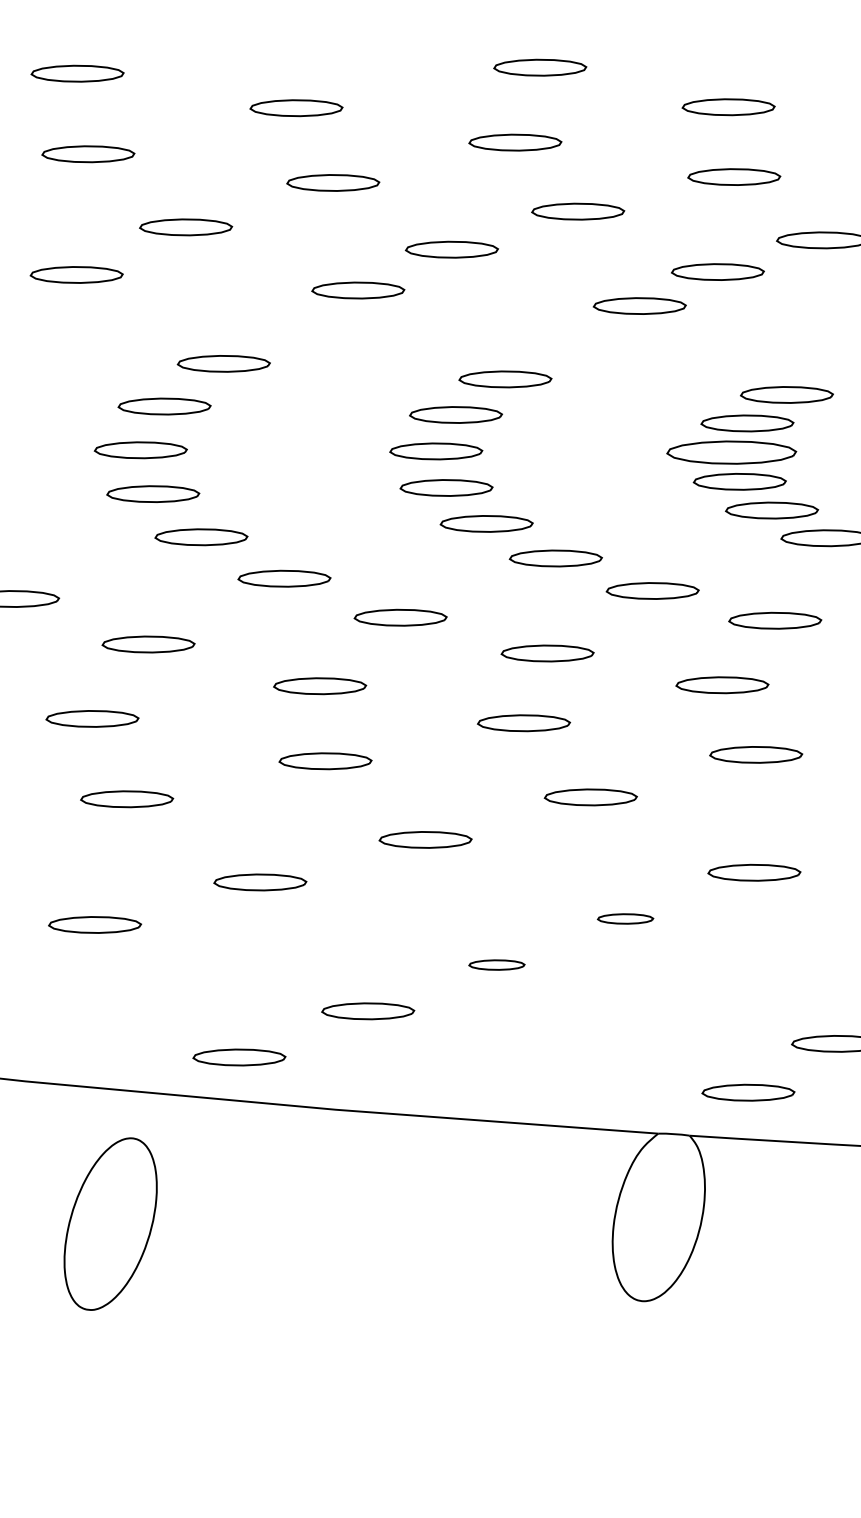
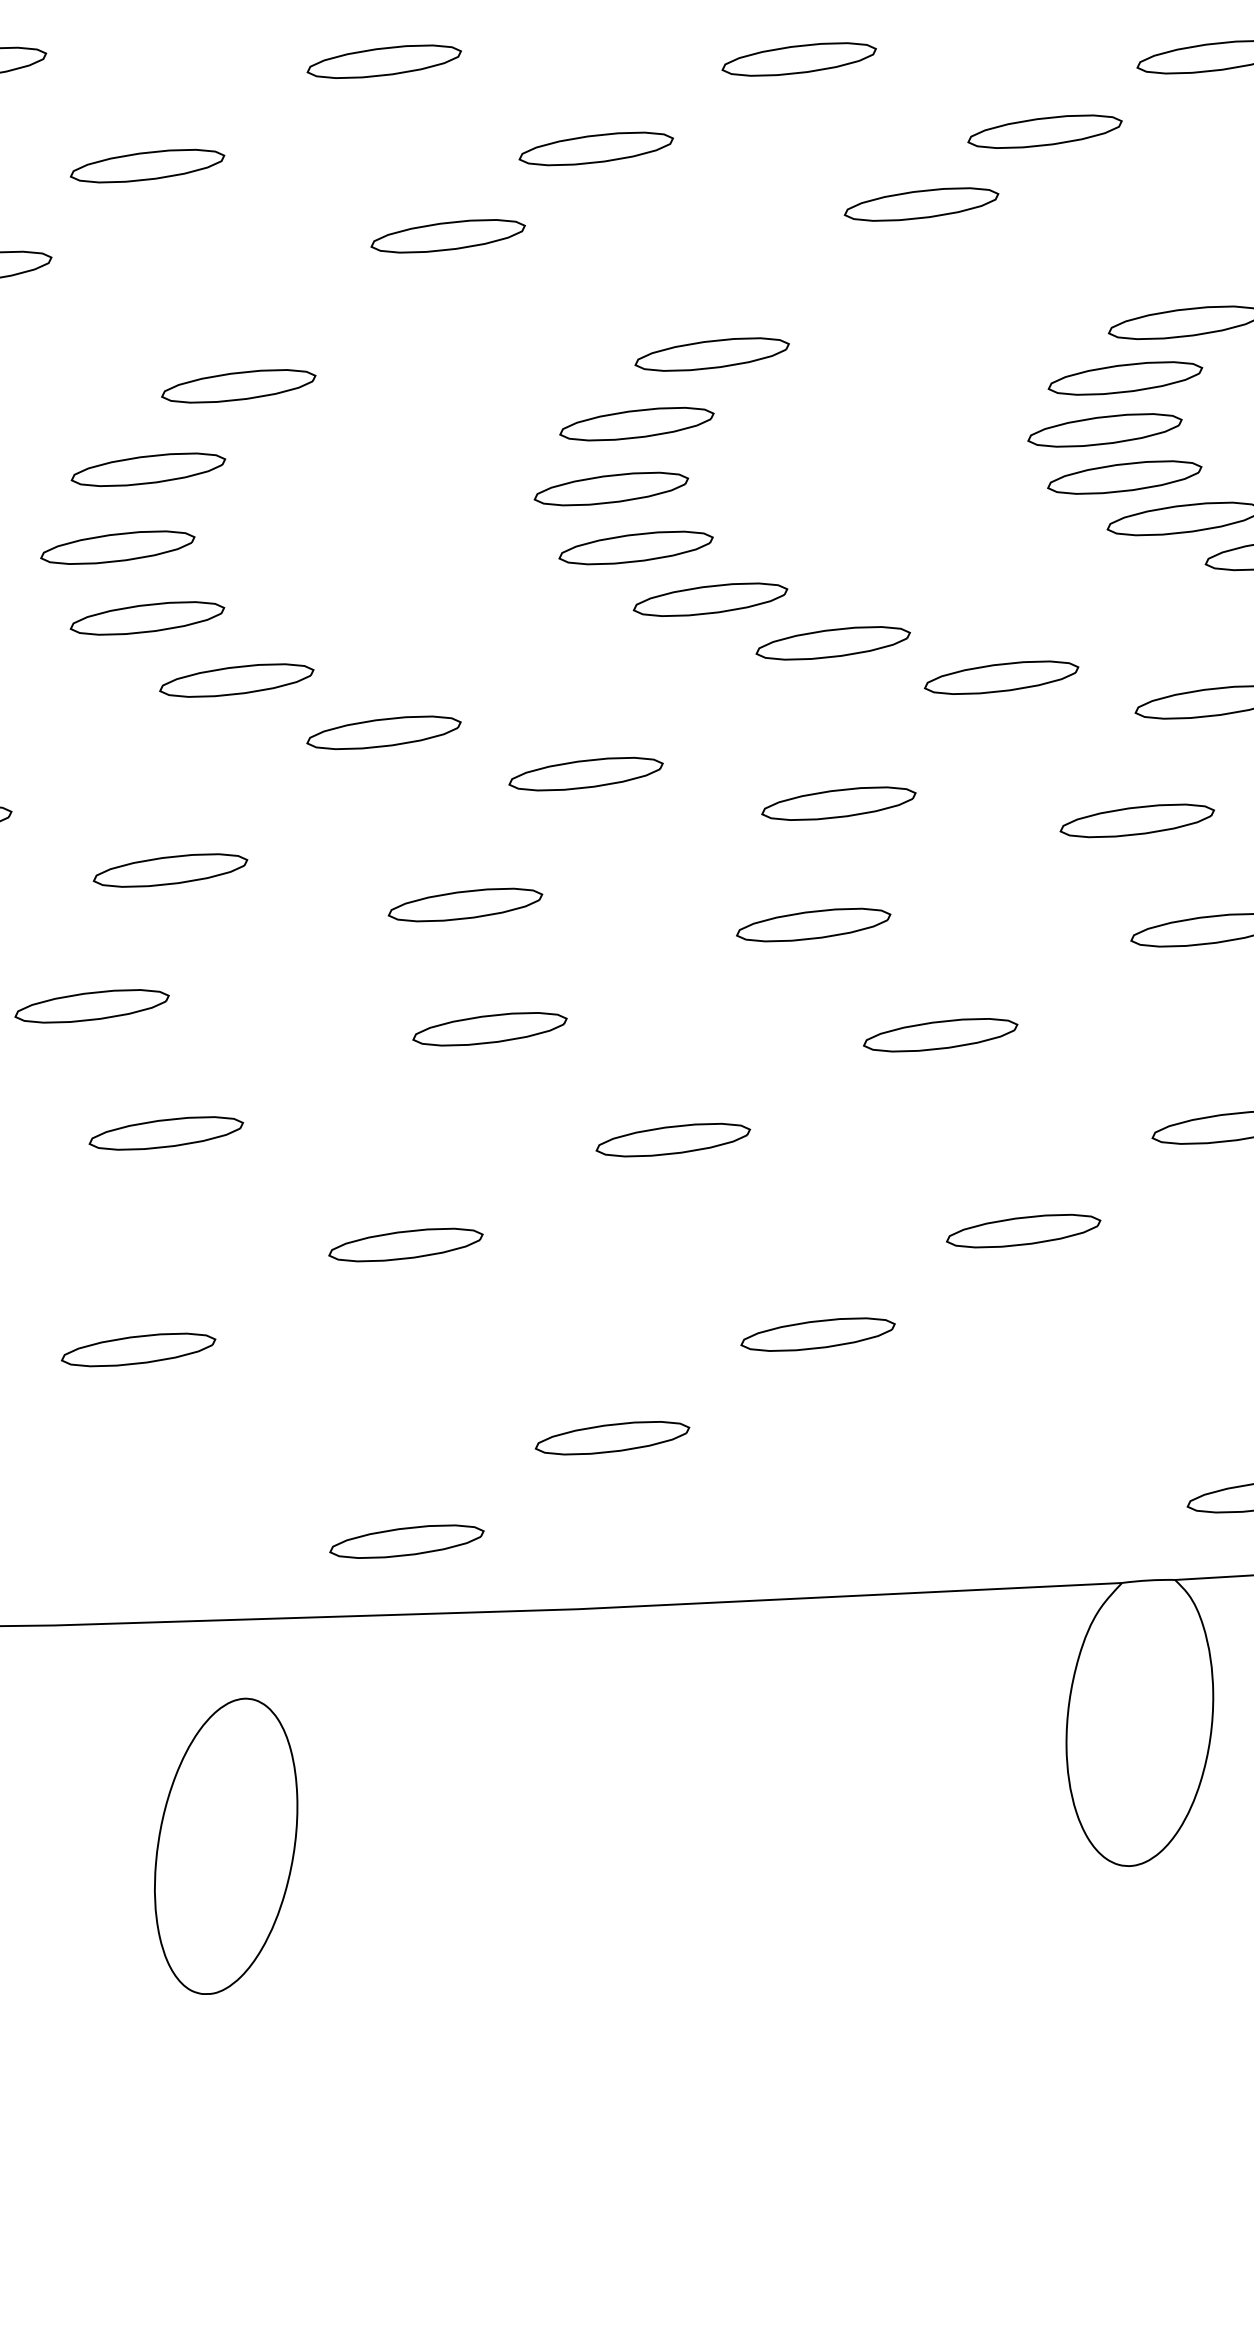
part: (731, 452) -> (1104, 430), size x0.71
part: (625, 918) -> (1023, 1230), size x1.67
part: (496, 964) -> (817, 1333), size x1.67

